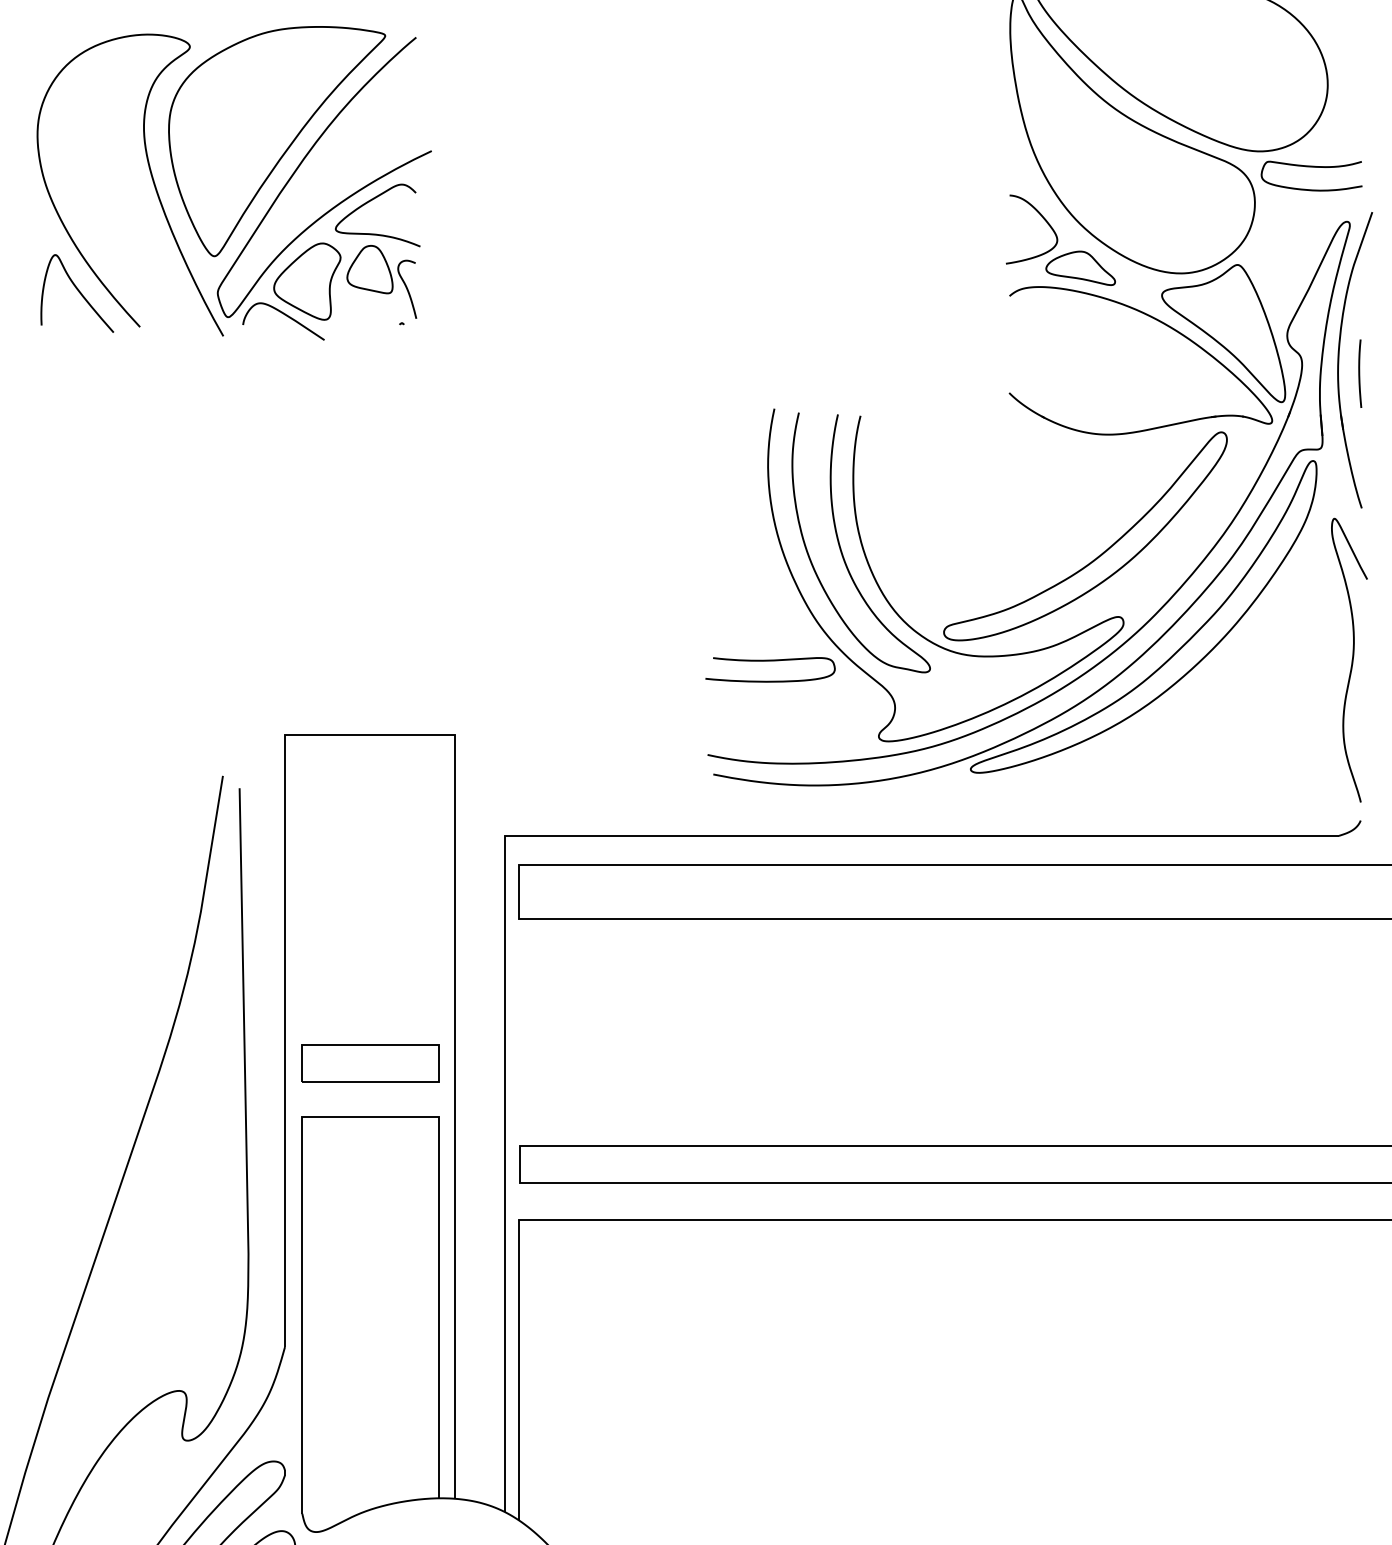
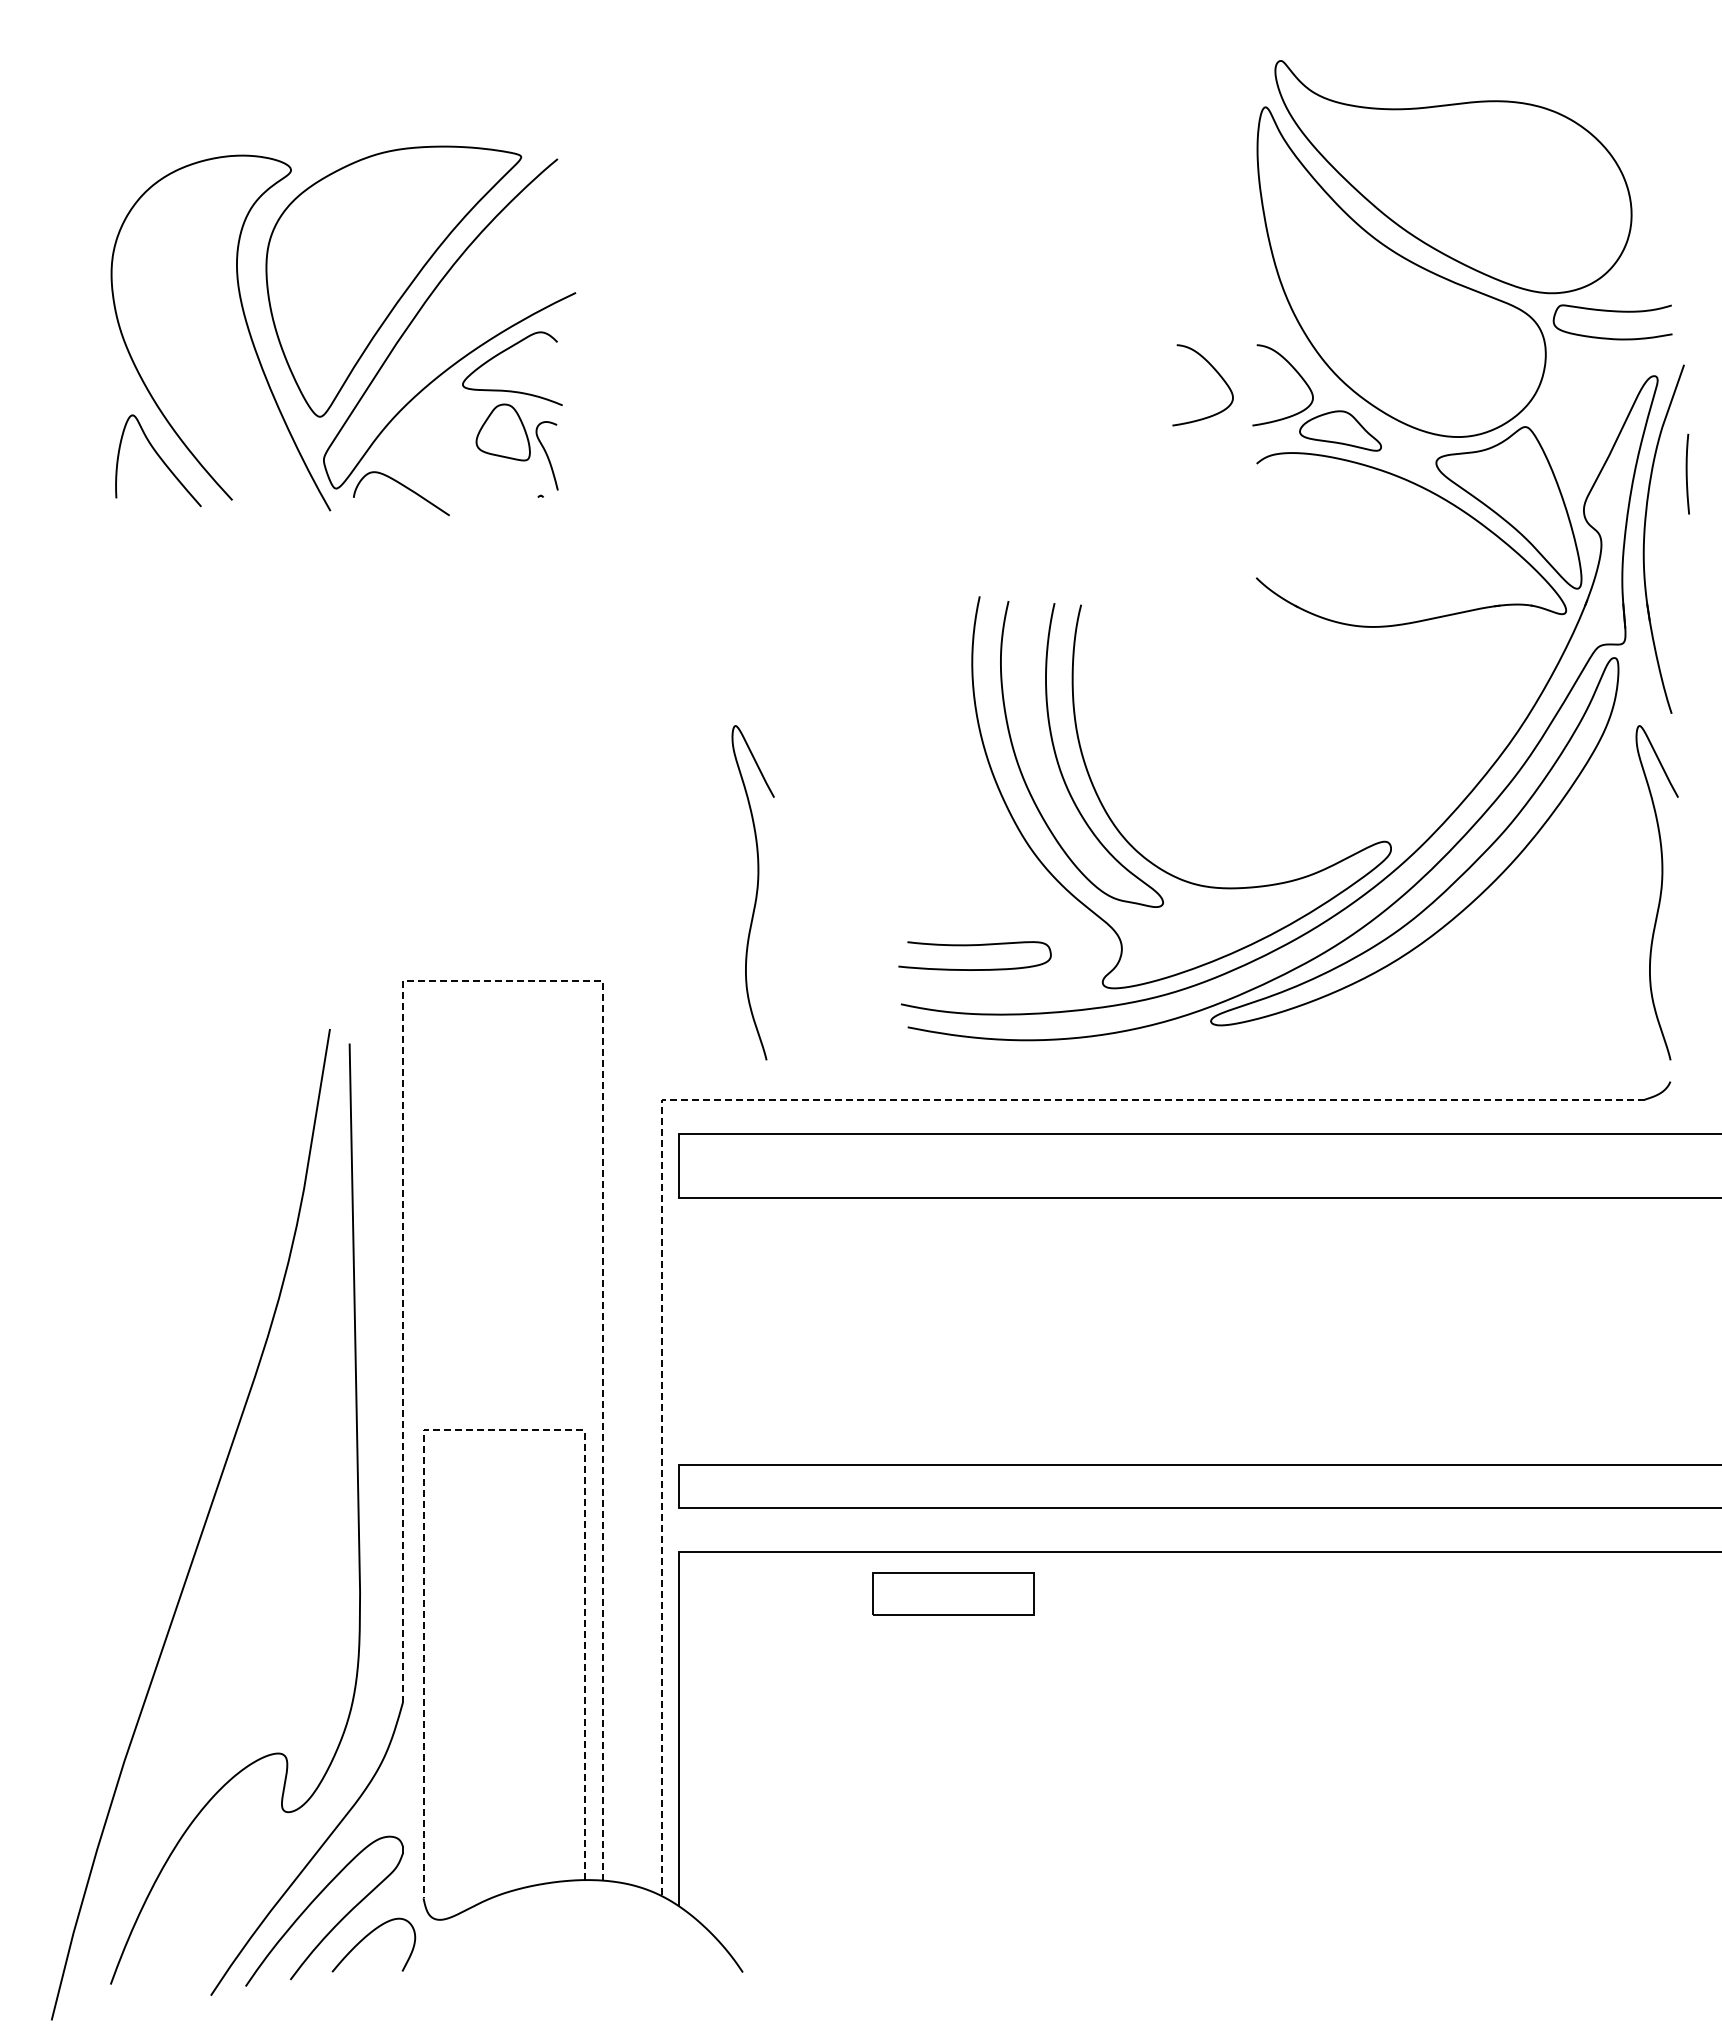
curve: (974, 217) -> (1215, 371), added
part: (307, 281) -> (429, 446), removed
curve: (1359, 373) -> (1687, 473), moved
part: (1101, 553) -> (1365, 766), removed
curve: (584, 661) -> (755, 894), added
curve: (769, 661) -> (973, 946), moved
line: (444, 734) -> (591, 980), solid -> dashed
line: (582, 835) -> (753, 1099), solid -> dashed
part: (371, 1063) -> (953, 1593), moved
line: (362, 1116) -> (494, 1430), solid -> dashed

